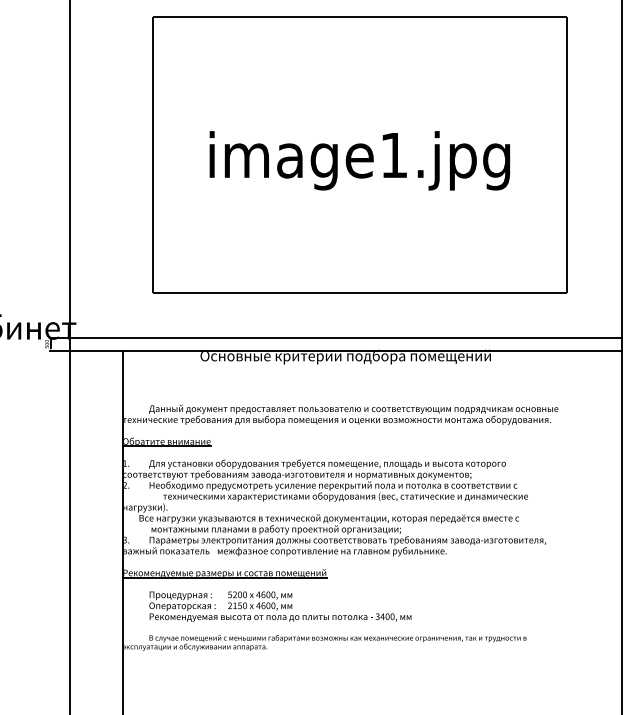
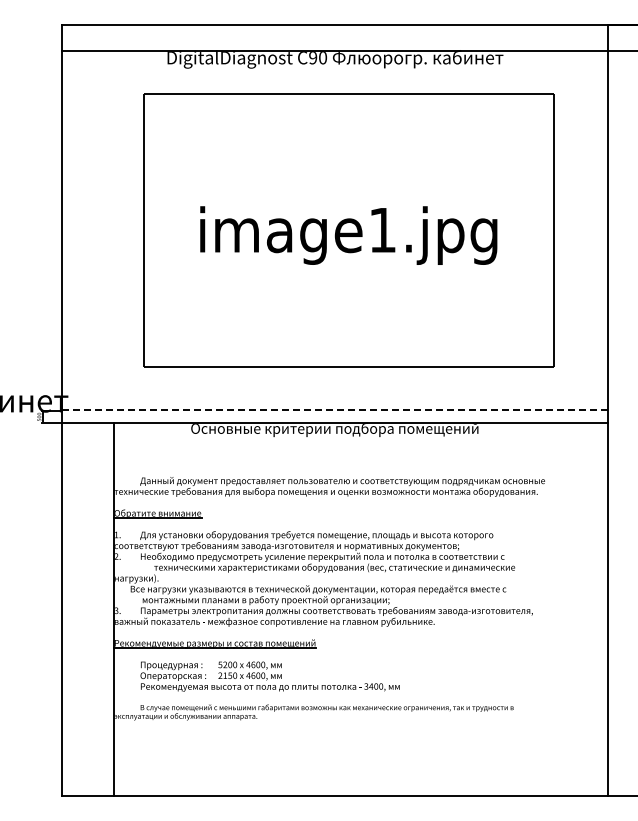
line: (345, 337) -> (334, 410), solid -> dashed

